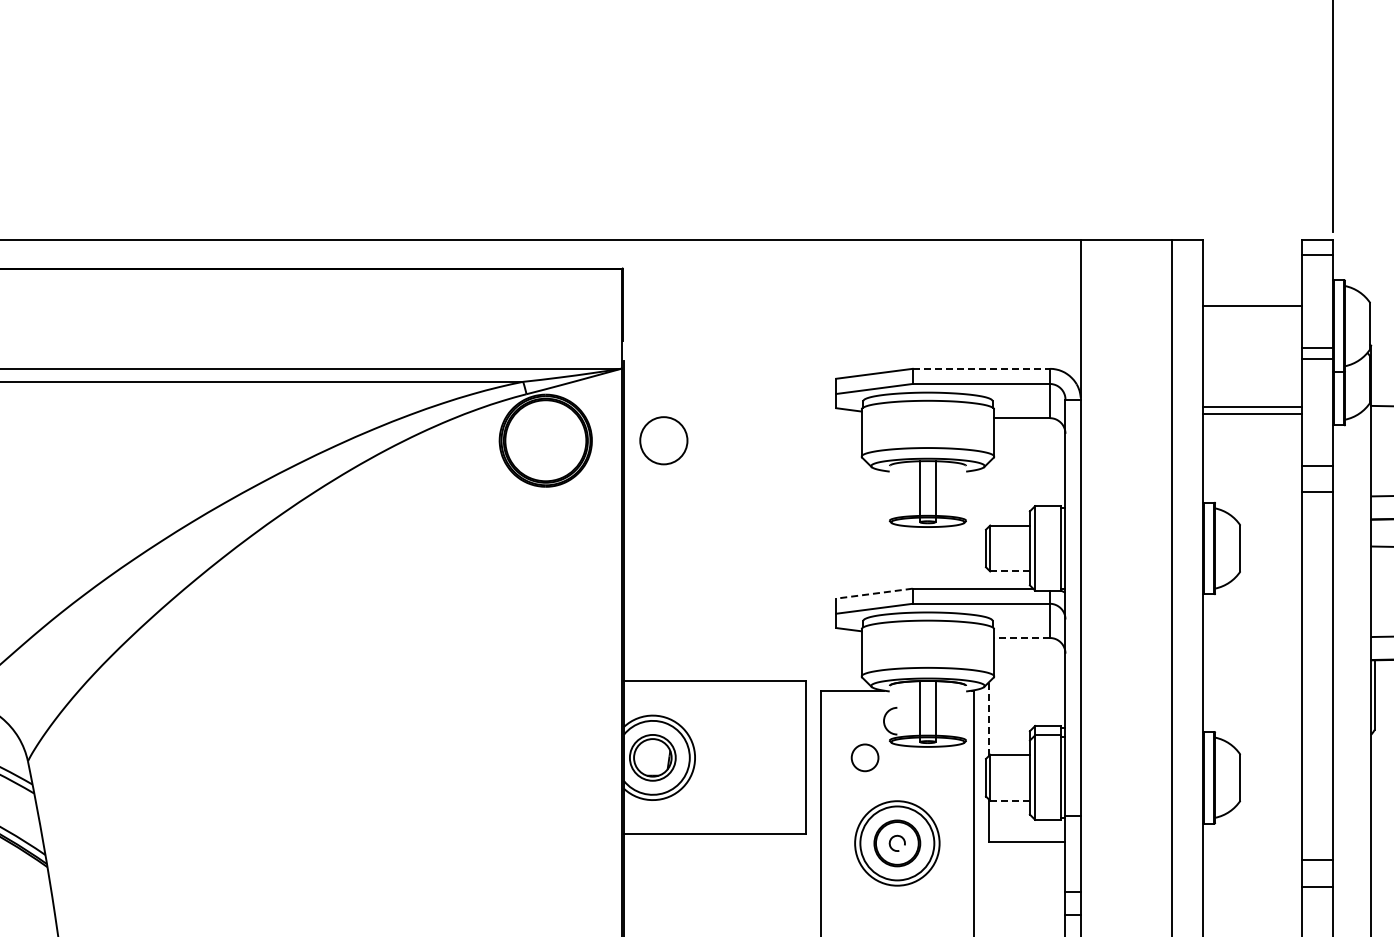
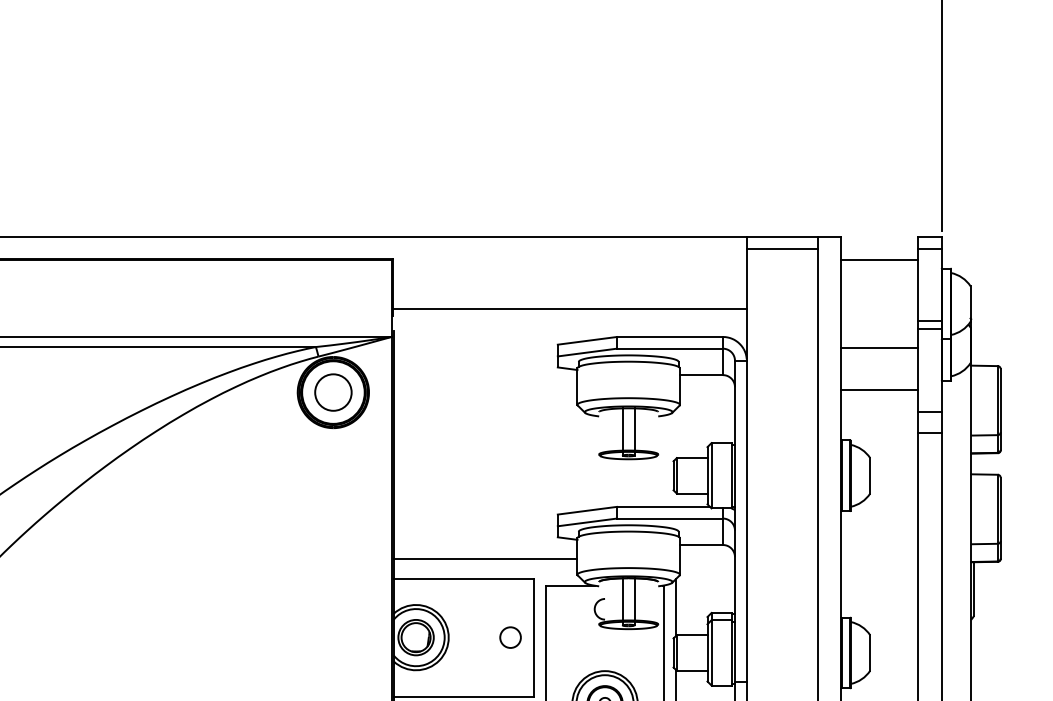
line: (1126, 255) -> (782, 249), added
line: (1252, 305) -> (879, 259), moved
line: (851, 332) -> (569, 308), added
line: (981, 368) -> (670, 336), dashed -> solid
line: (1252, 406) -> (879, 389), moved
line: (1252, 414) -> (879, 348), moved
circle: (663, 440) -> (333, 392), moved
line: (1010, 571) -> (692, 493), dashed -> solid
line: (874, 593) -> (587, 510), dashed -> solid
line: (1022, 638) -> (701, 545), dashed -> solid
line: (742, 656) -> (485, 559), added
line: (989, 719) -> (676, 607), dashed -> solid
circle: (864, 757) -> (510, 637), moved
line: (1010, 800) -> (692, 670), dashed -> solid

